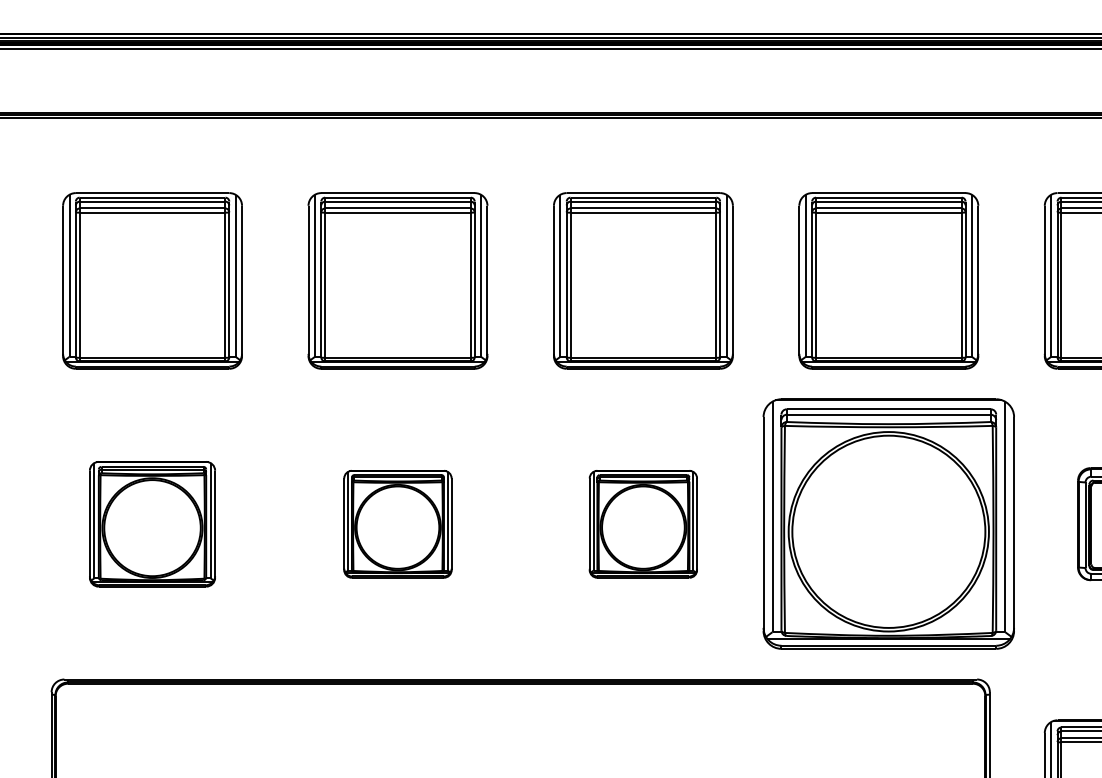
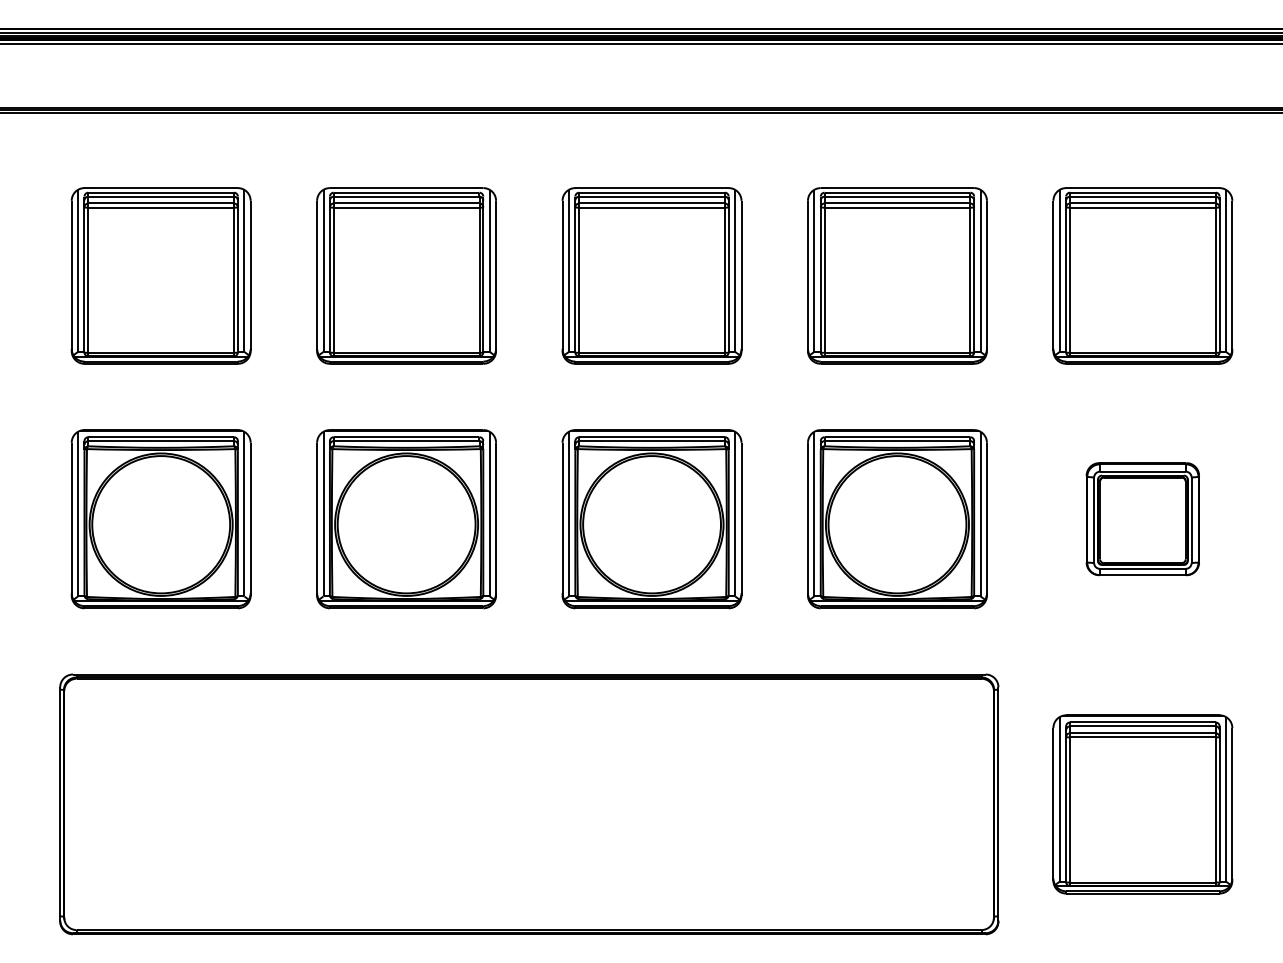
part: (151, 524) -> (160, 519), size x1.43
part: (397, 524) -> (406, 519), size x1.67
part: (642, 524) -> (651, 519), size x1.67
part: (888, 524) -> (897, 519), size x0.71

